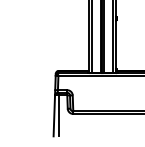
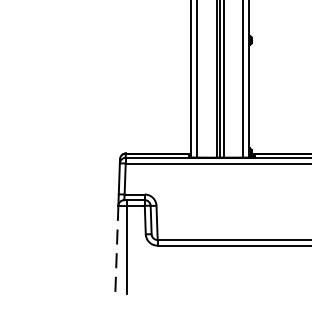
line: (54, 116) -> (117, 251), solid -> dashed

